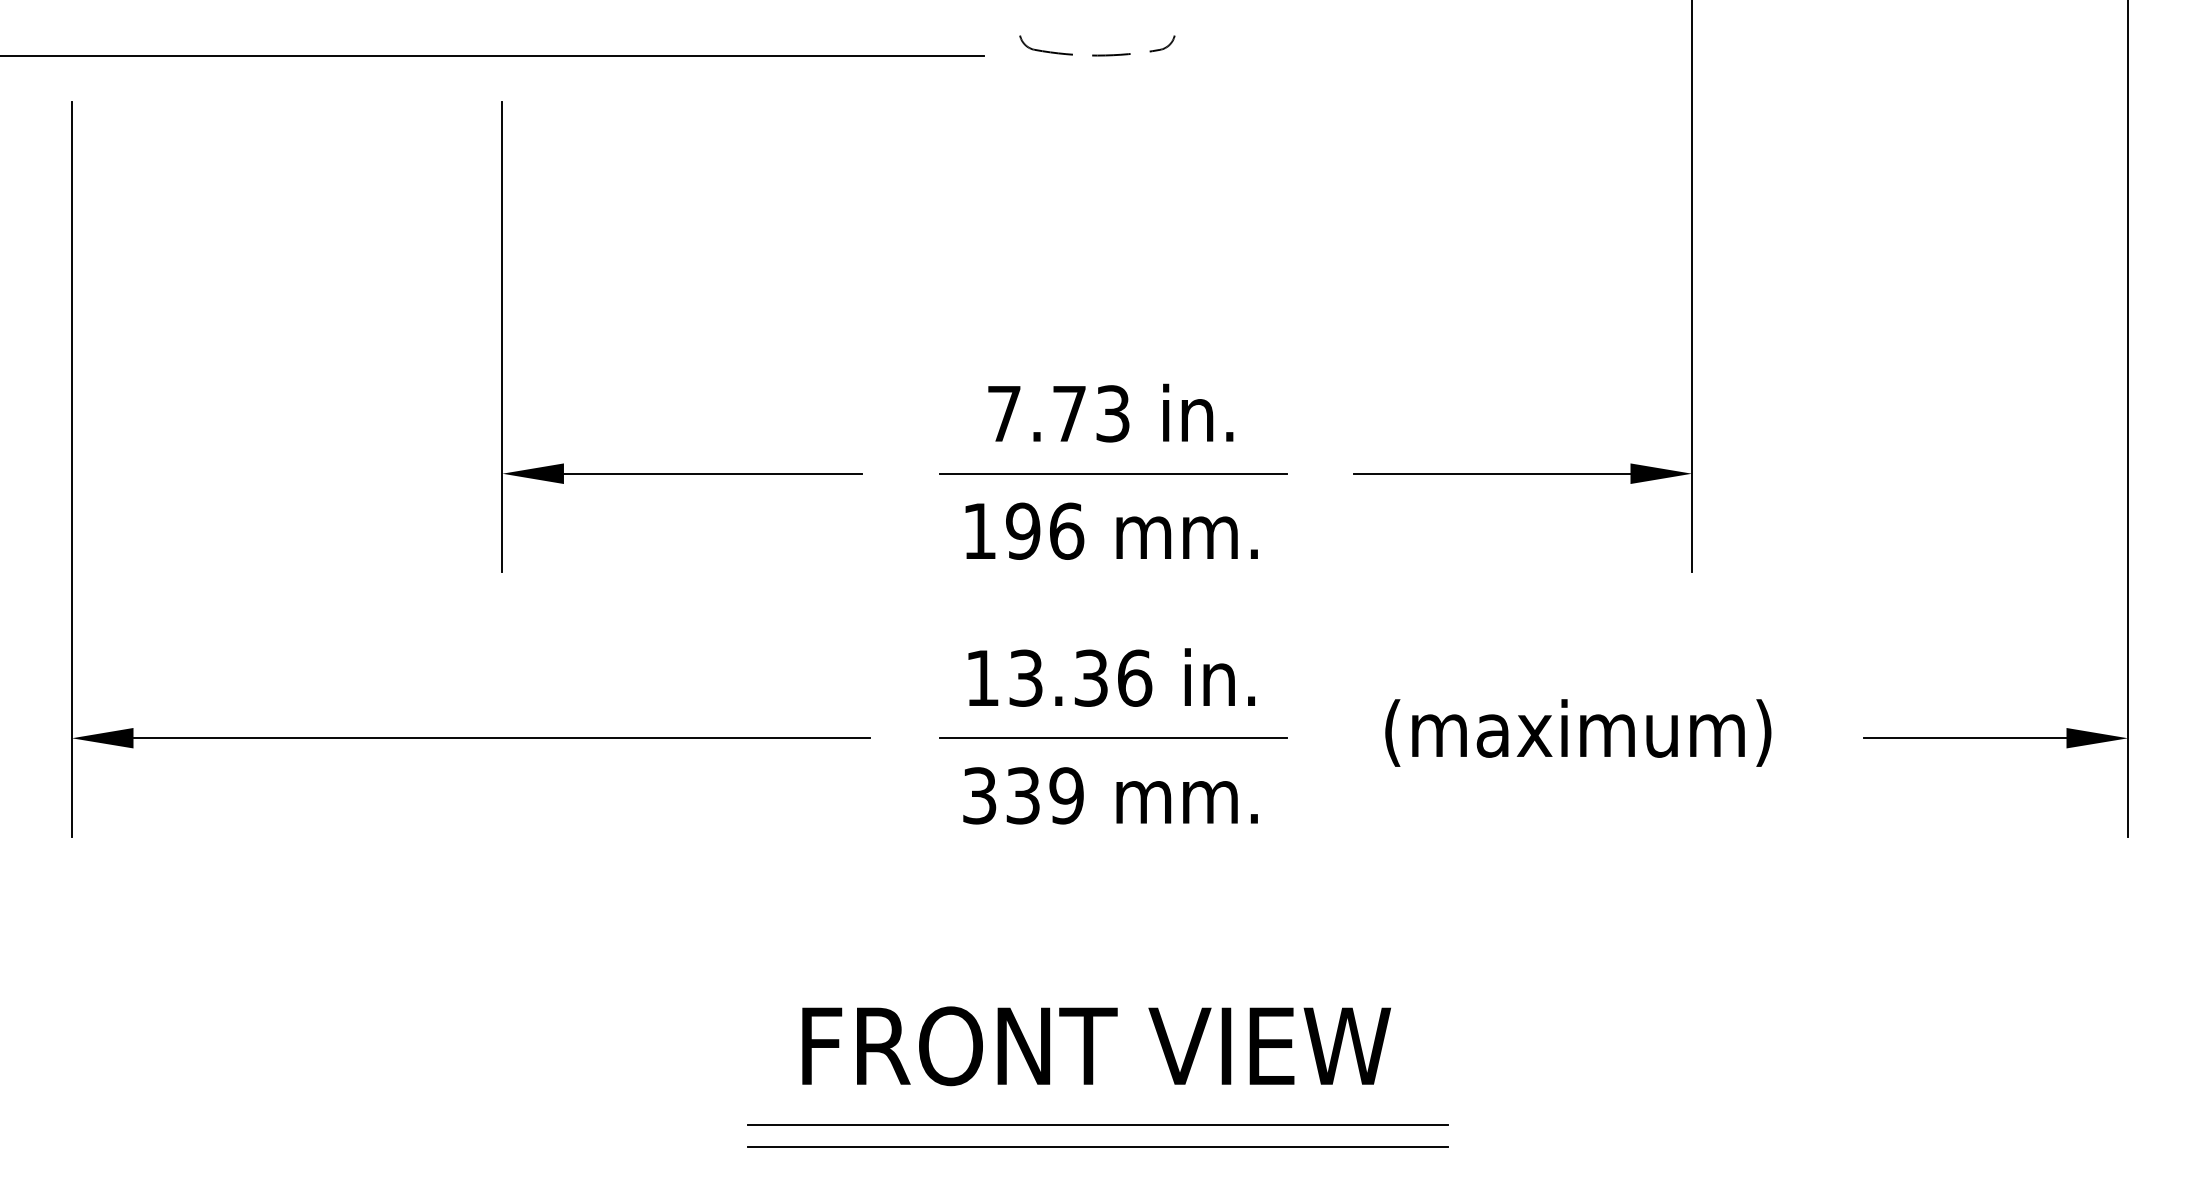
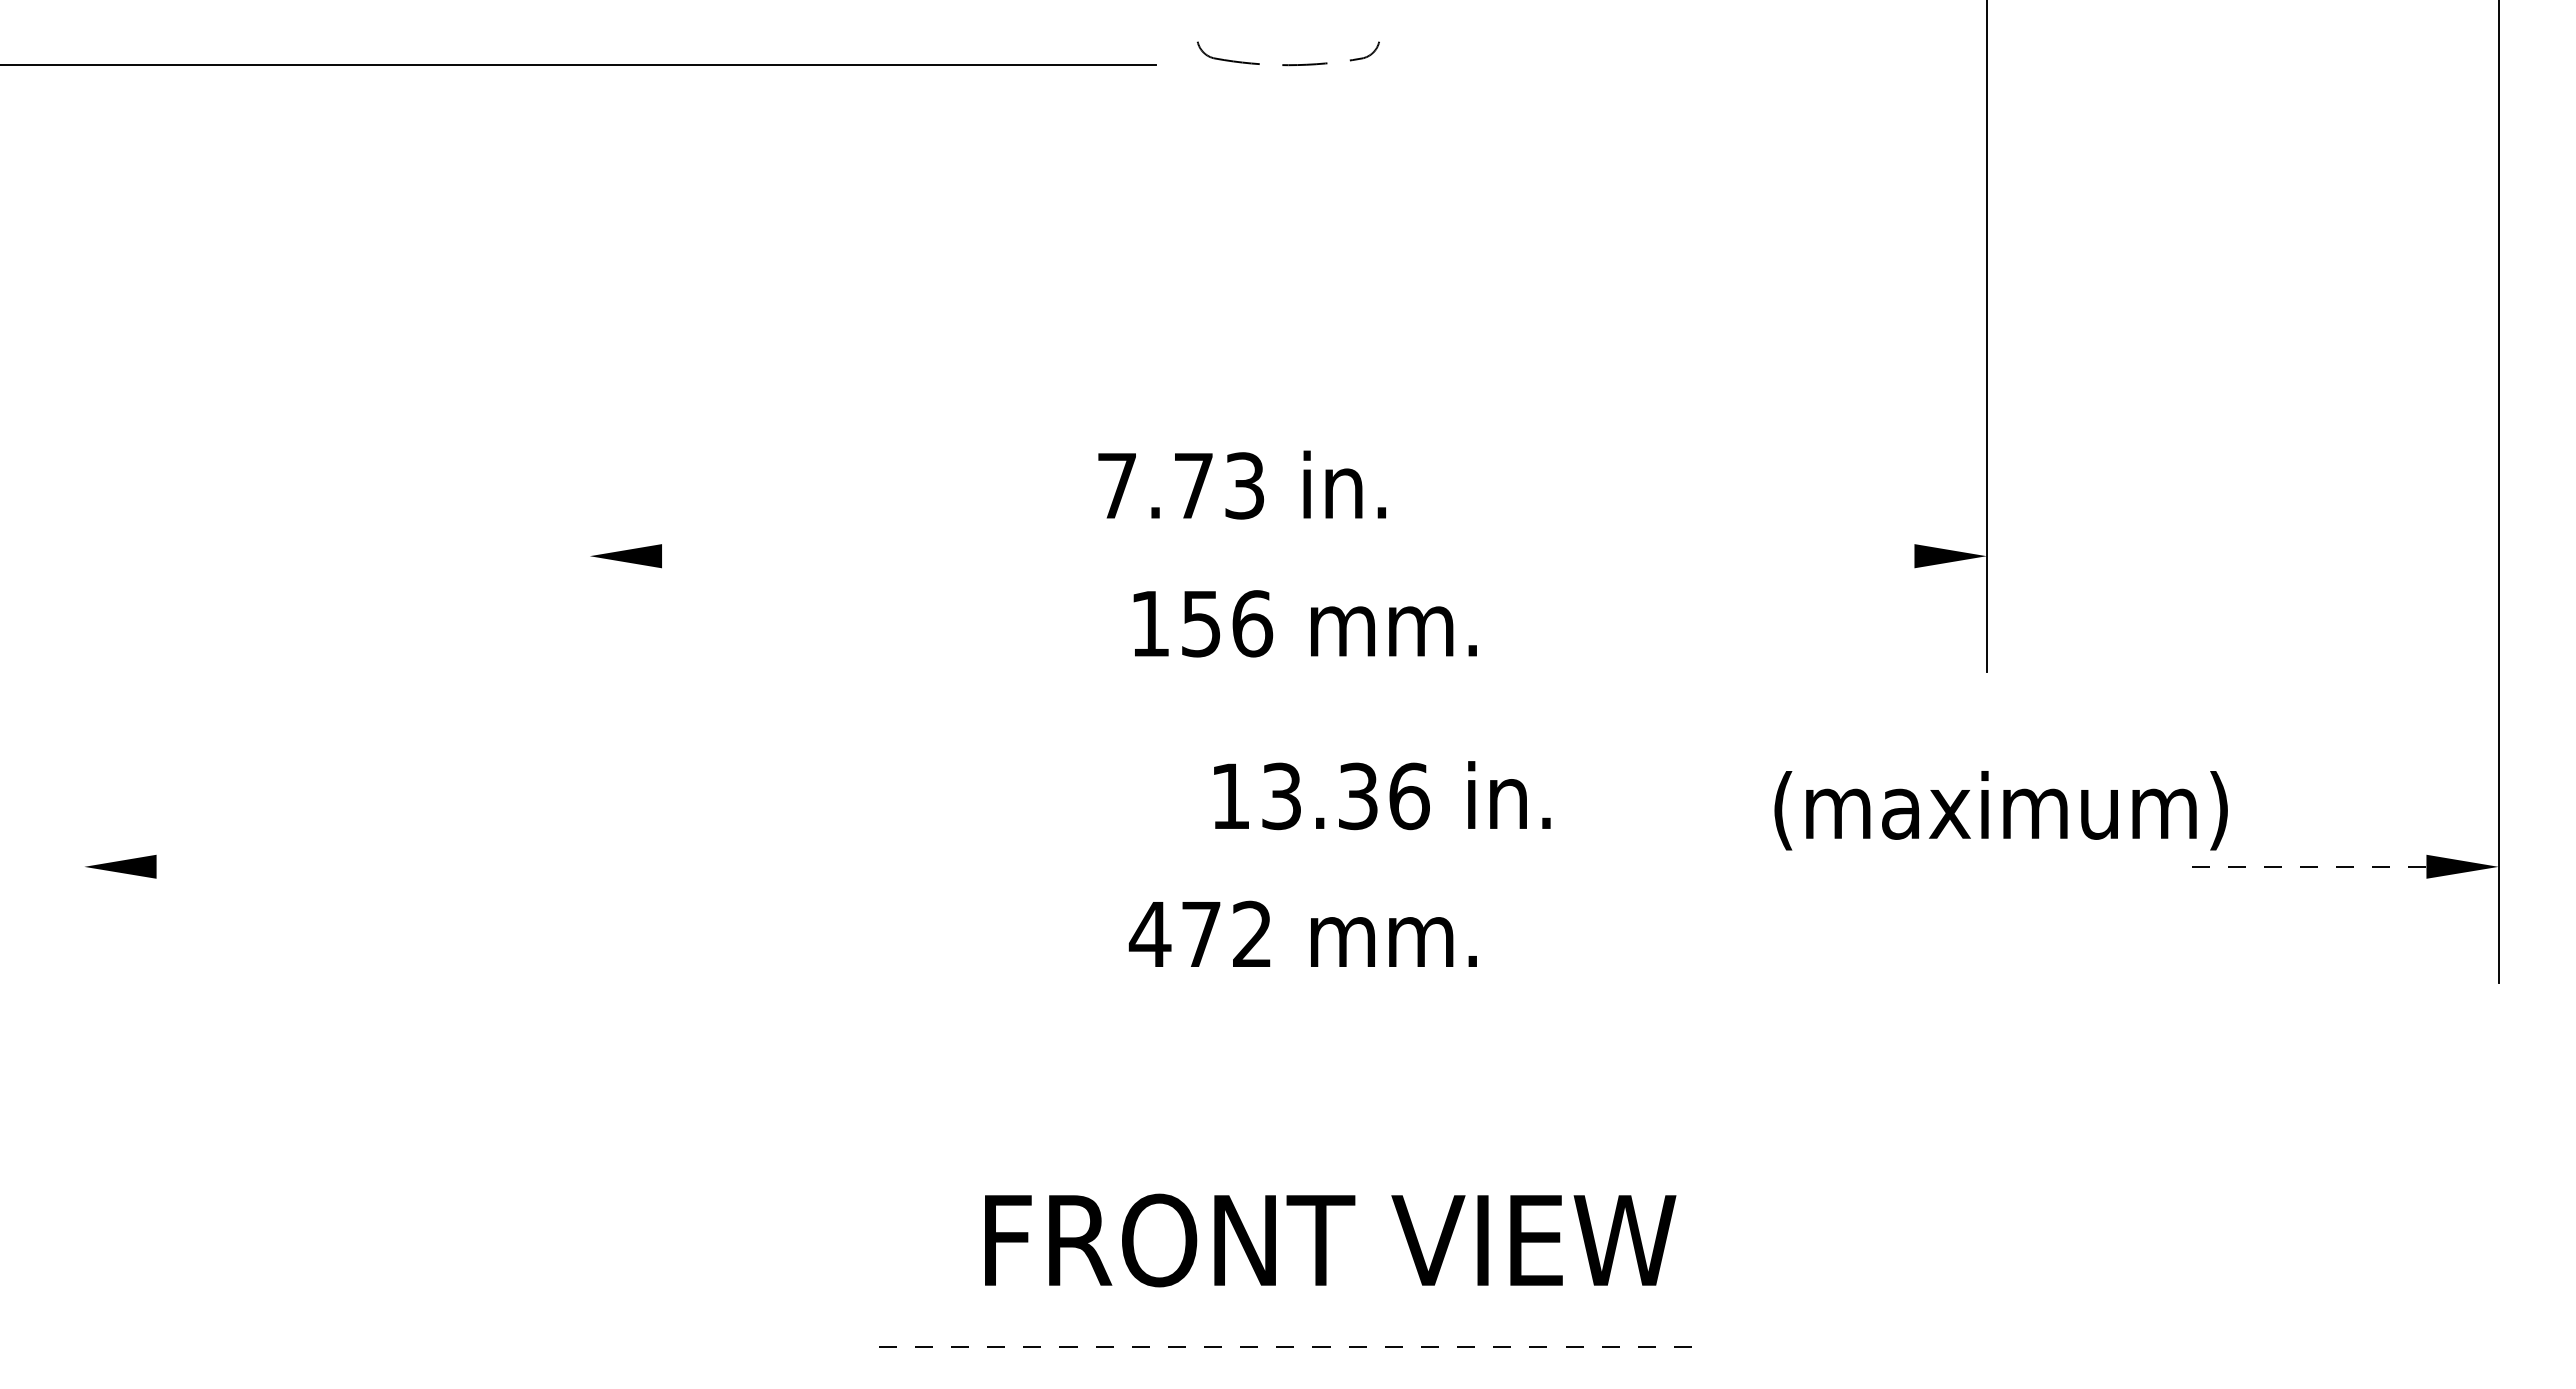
line: (502, 336) -> (589, 395), removed
text: (1110, 412) -> (1241, 484), moved
line: (72, 468) -> (84, 550), removed
line: (712, 473) -> (836, 556), removed
line: (1113, 473) -> (1307, 556), removed
line: (1491, 473) -> (1751, 556), removed
text: (1023, 531) -> (1201, 623), 196 -> 156
text: (1111, 677) -> (1382, 795), moved
text: (1577, 732) -> (2000, 810), moved
line: (501, 737) -> (588, 866), removed
line: (1113, 737) -> (1307, 866), removed
line: (1965, 737) -> (2307, 866), solid -> dashed
text: (1022, 795) -> (1200, 934), 339 -> 472
text: (1096, 1046) -> (1330, 1240), moved
line: (1097, 1125) -> (1288, 1321), removed
line: (1098, 1147) -> (1289, 1347), solid -> dashed

